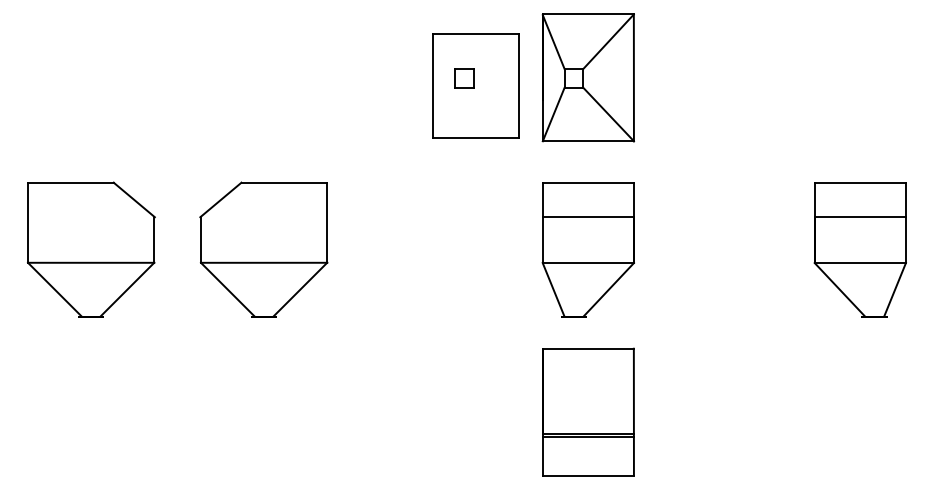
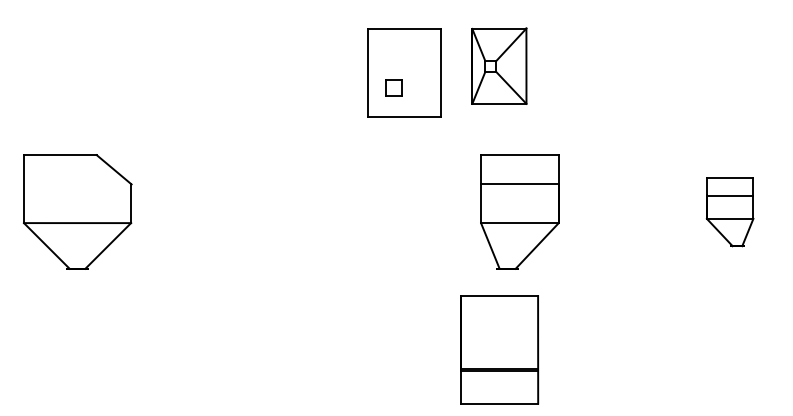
part: (587, 77) -> (498, 65), size x0.7
part: (464, 78) -> (394, 87), moved
part: (263, 249) -> (223, 211), removed
part: (587, 249) -> (519, 211), moved
part: (859, 249) -> (729, 211), size x0.6

